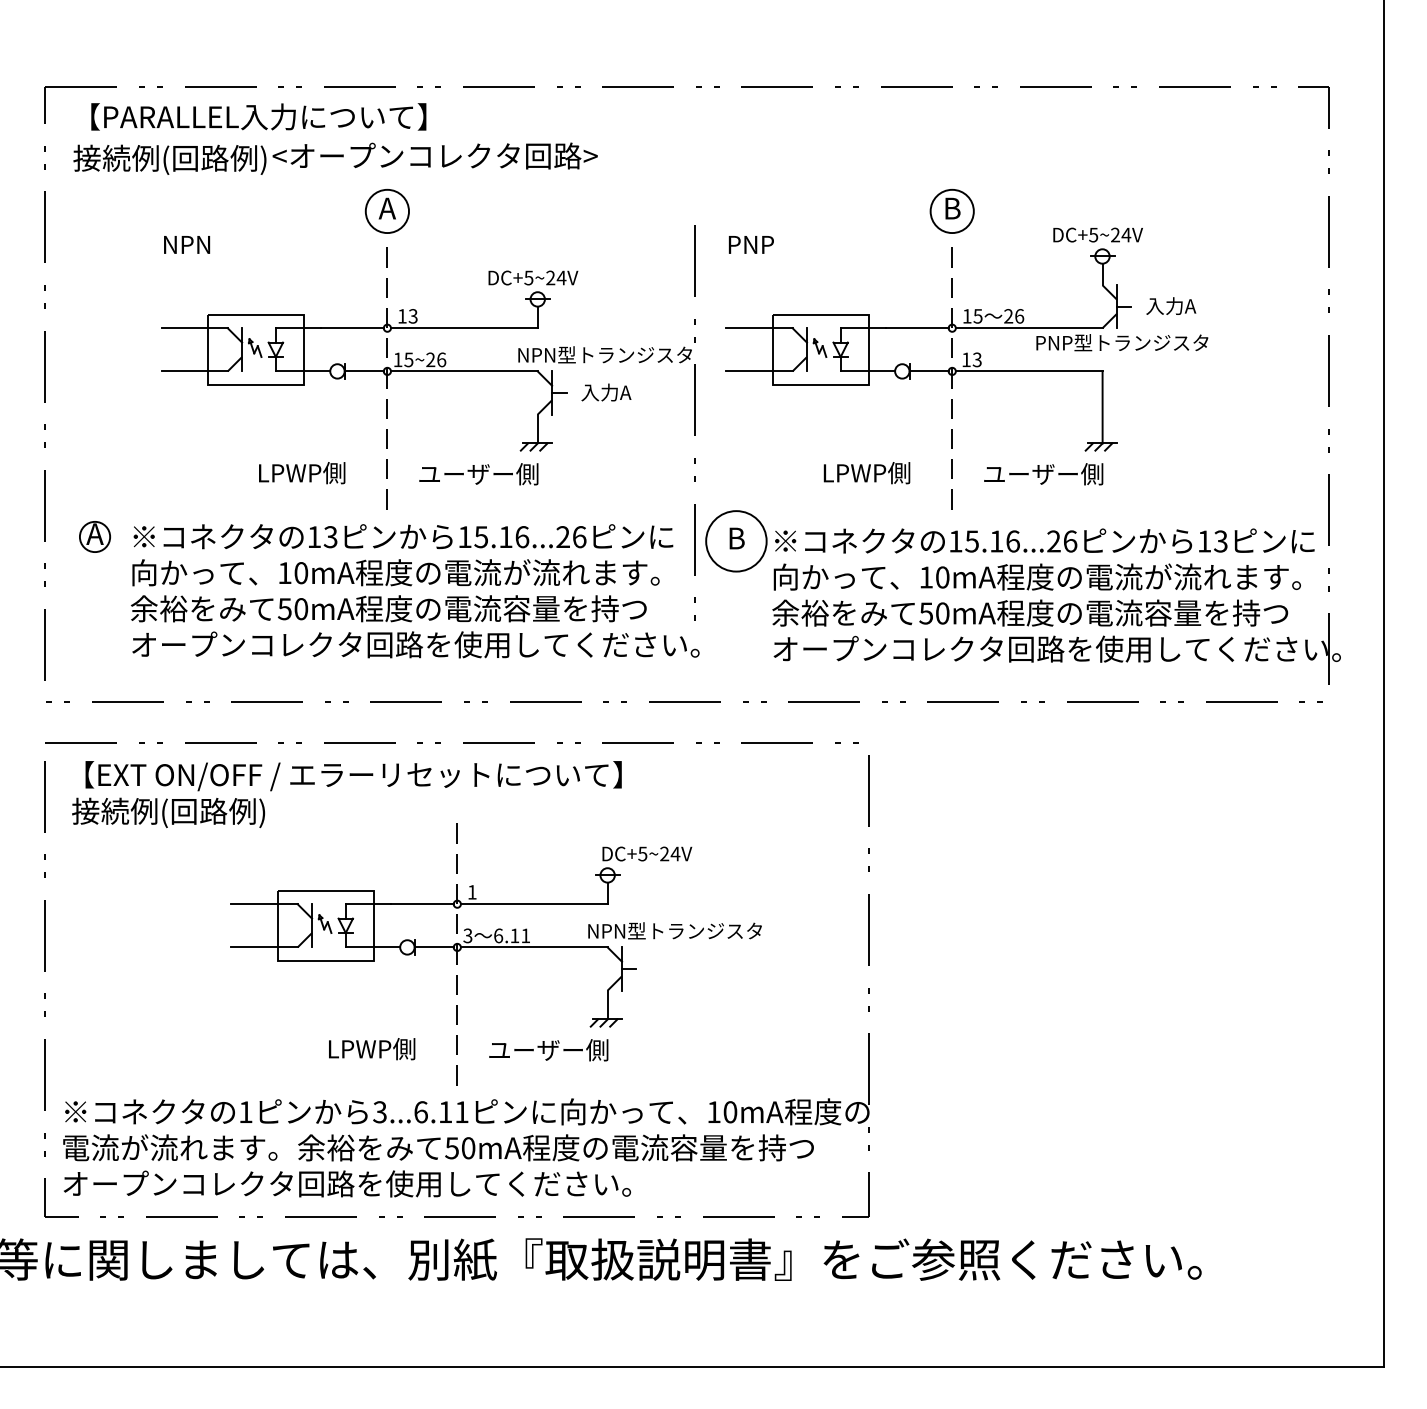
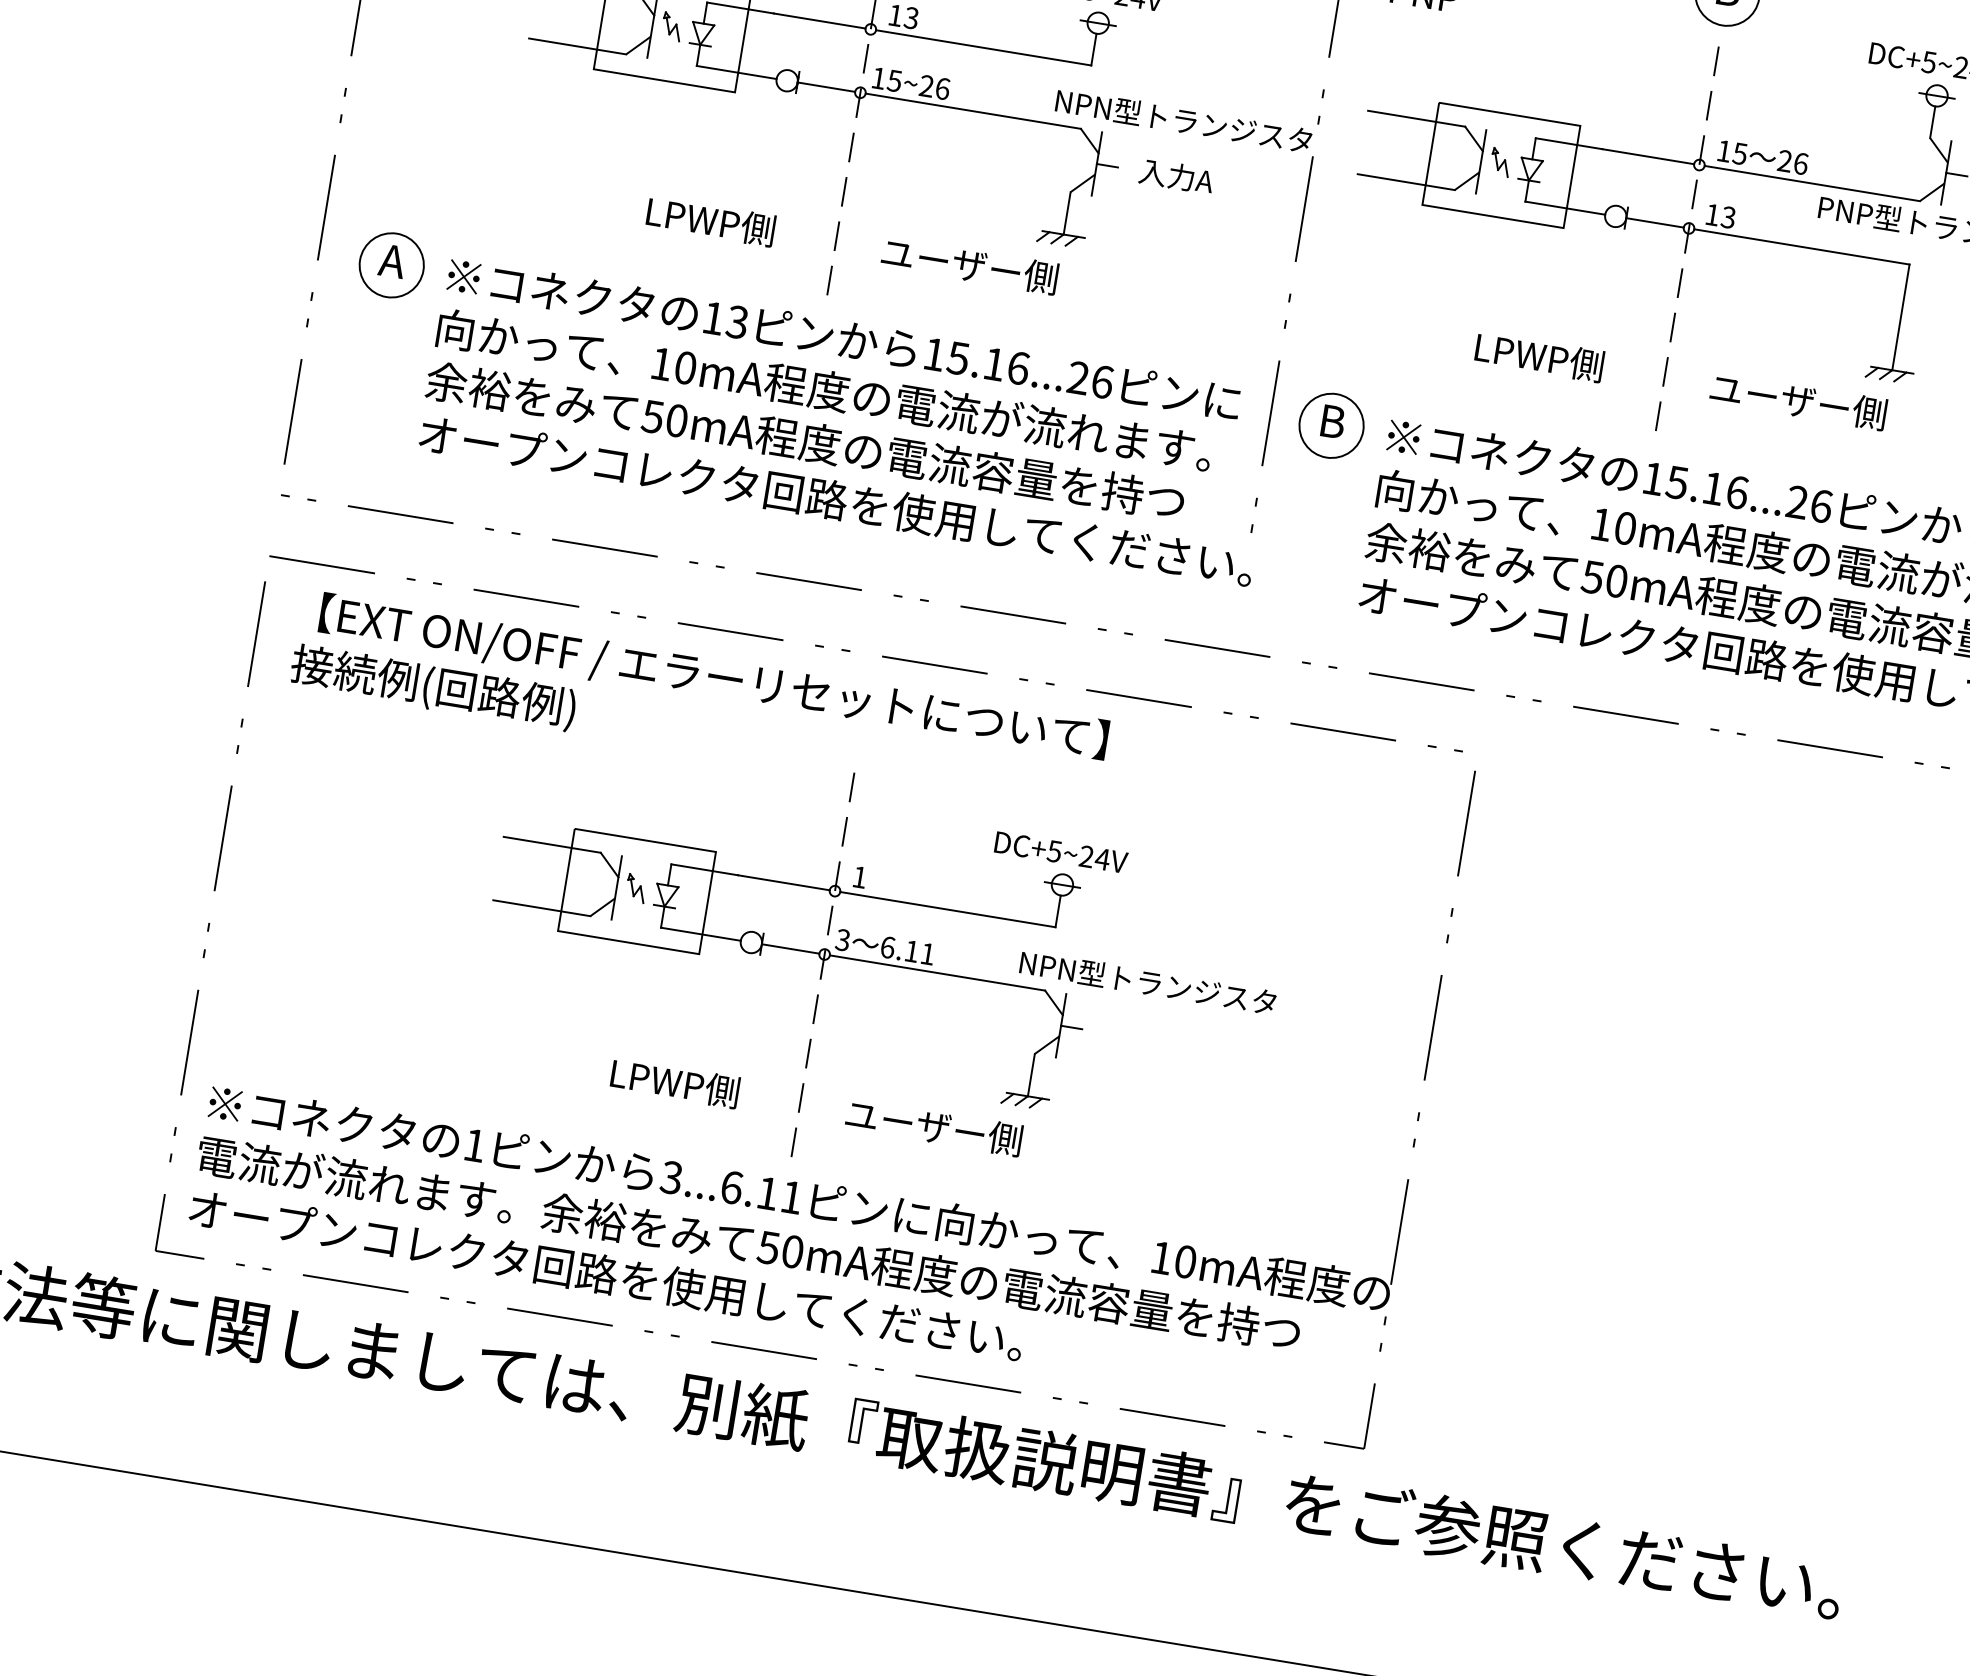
circle: (94, 536) -> (391, 264), size x1.43
circle: (736, 540) -> (1331, 424), size x0.71
text: (647, 853) -> (1061, 851), moved

